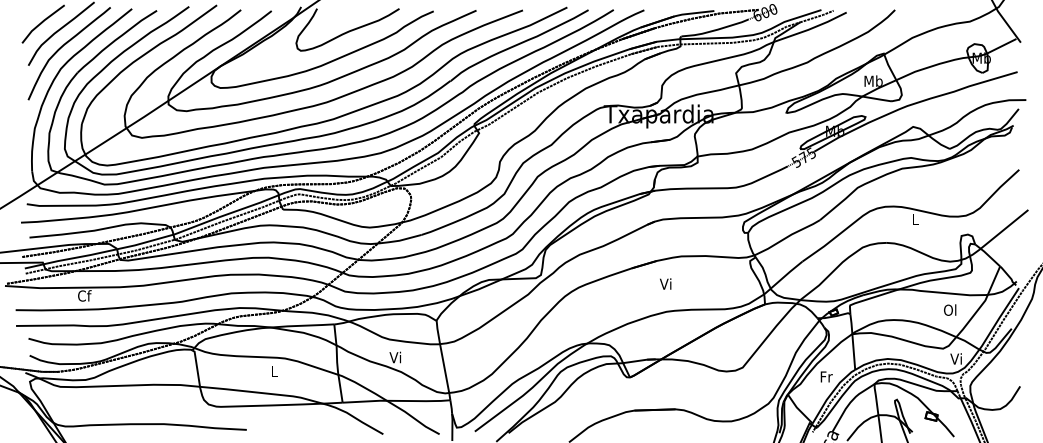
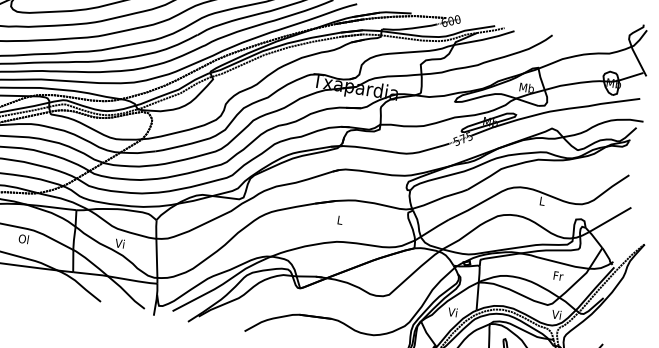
text: (665, 283) -> (339, 219), Vi -> L
text: (950, 309) -> (558, 275), Ol -> Fr
text: (274, 370) -> (24, 238), L -> Ol
text: (825, 376) -> (452, 312), Fr -> Vi

